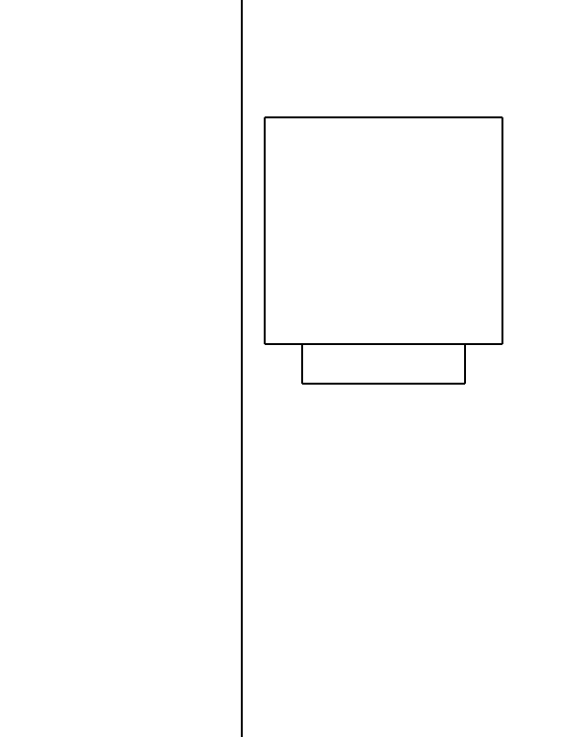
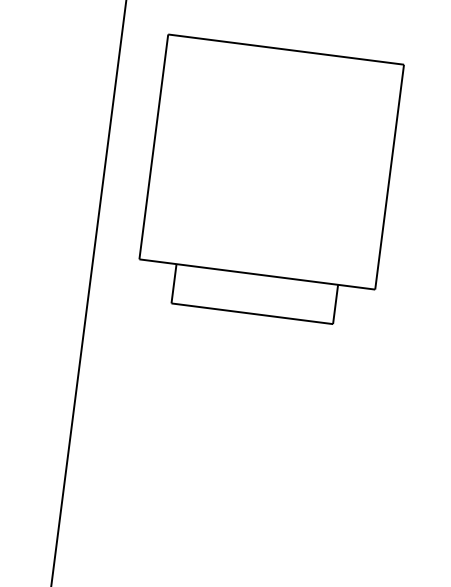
part: (383, 250) -> (269, 181), moved

